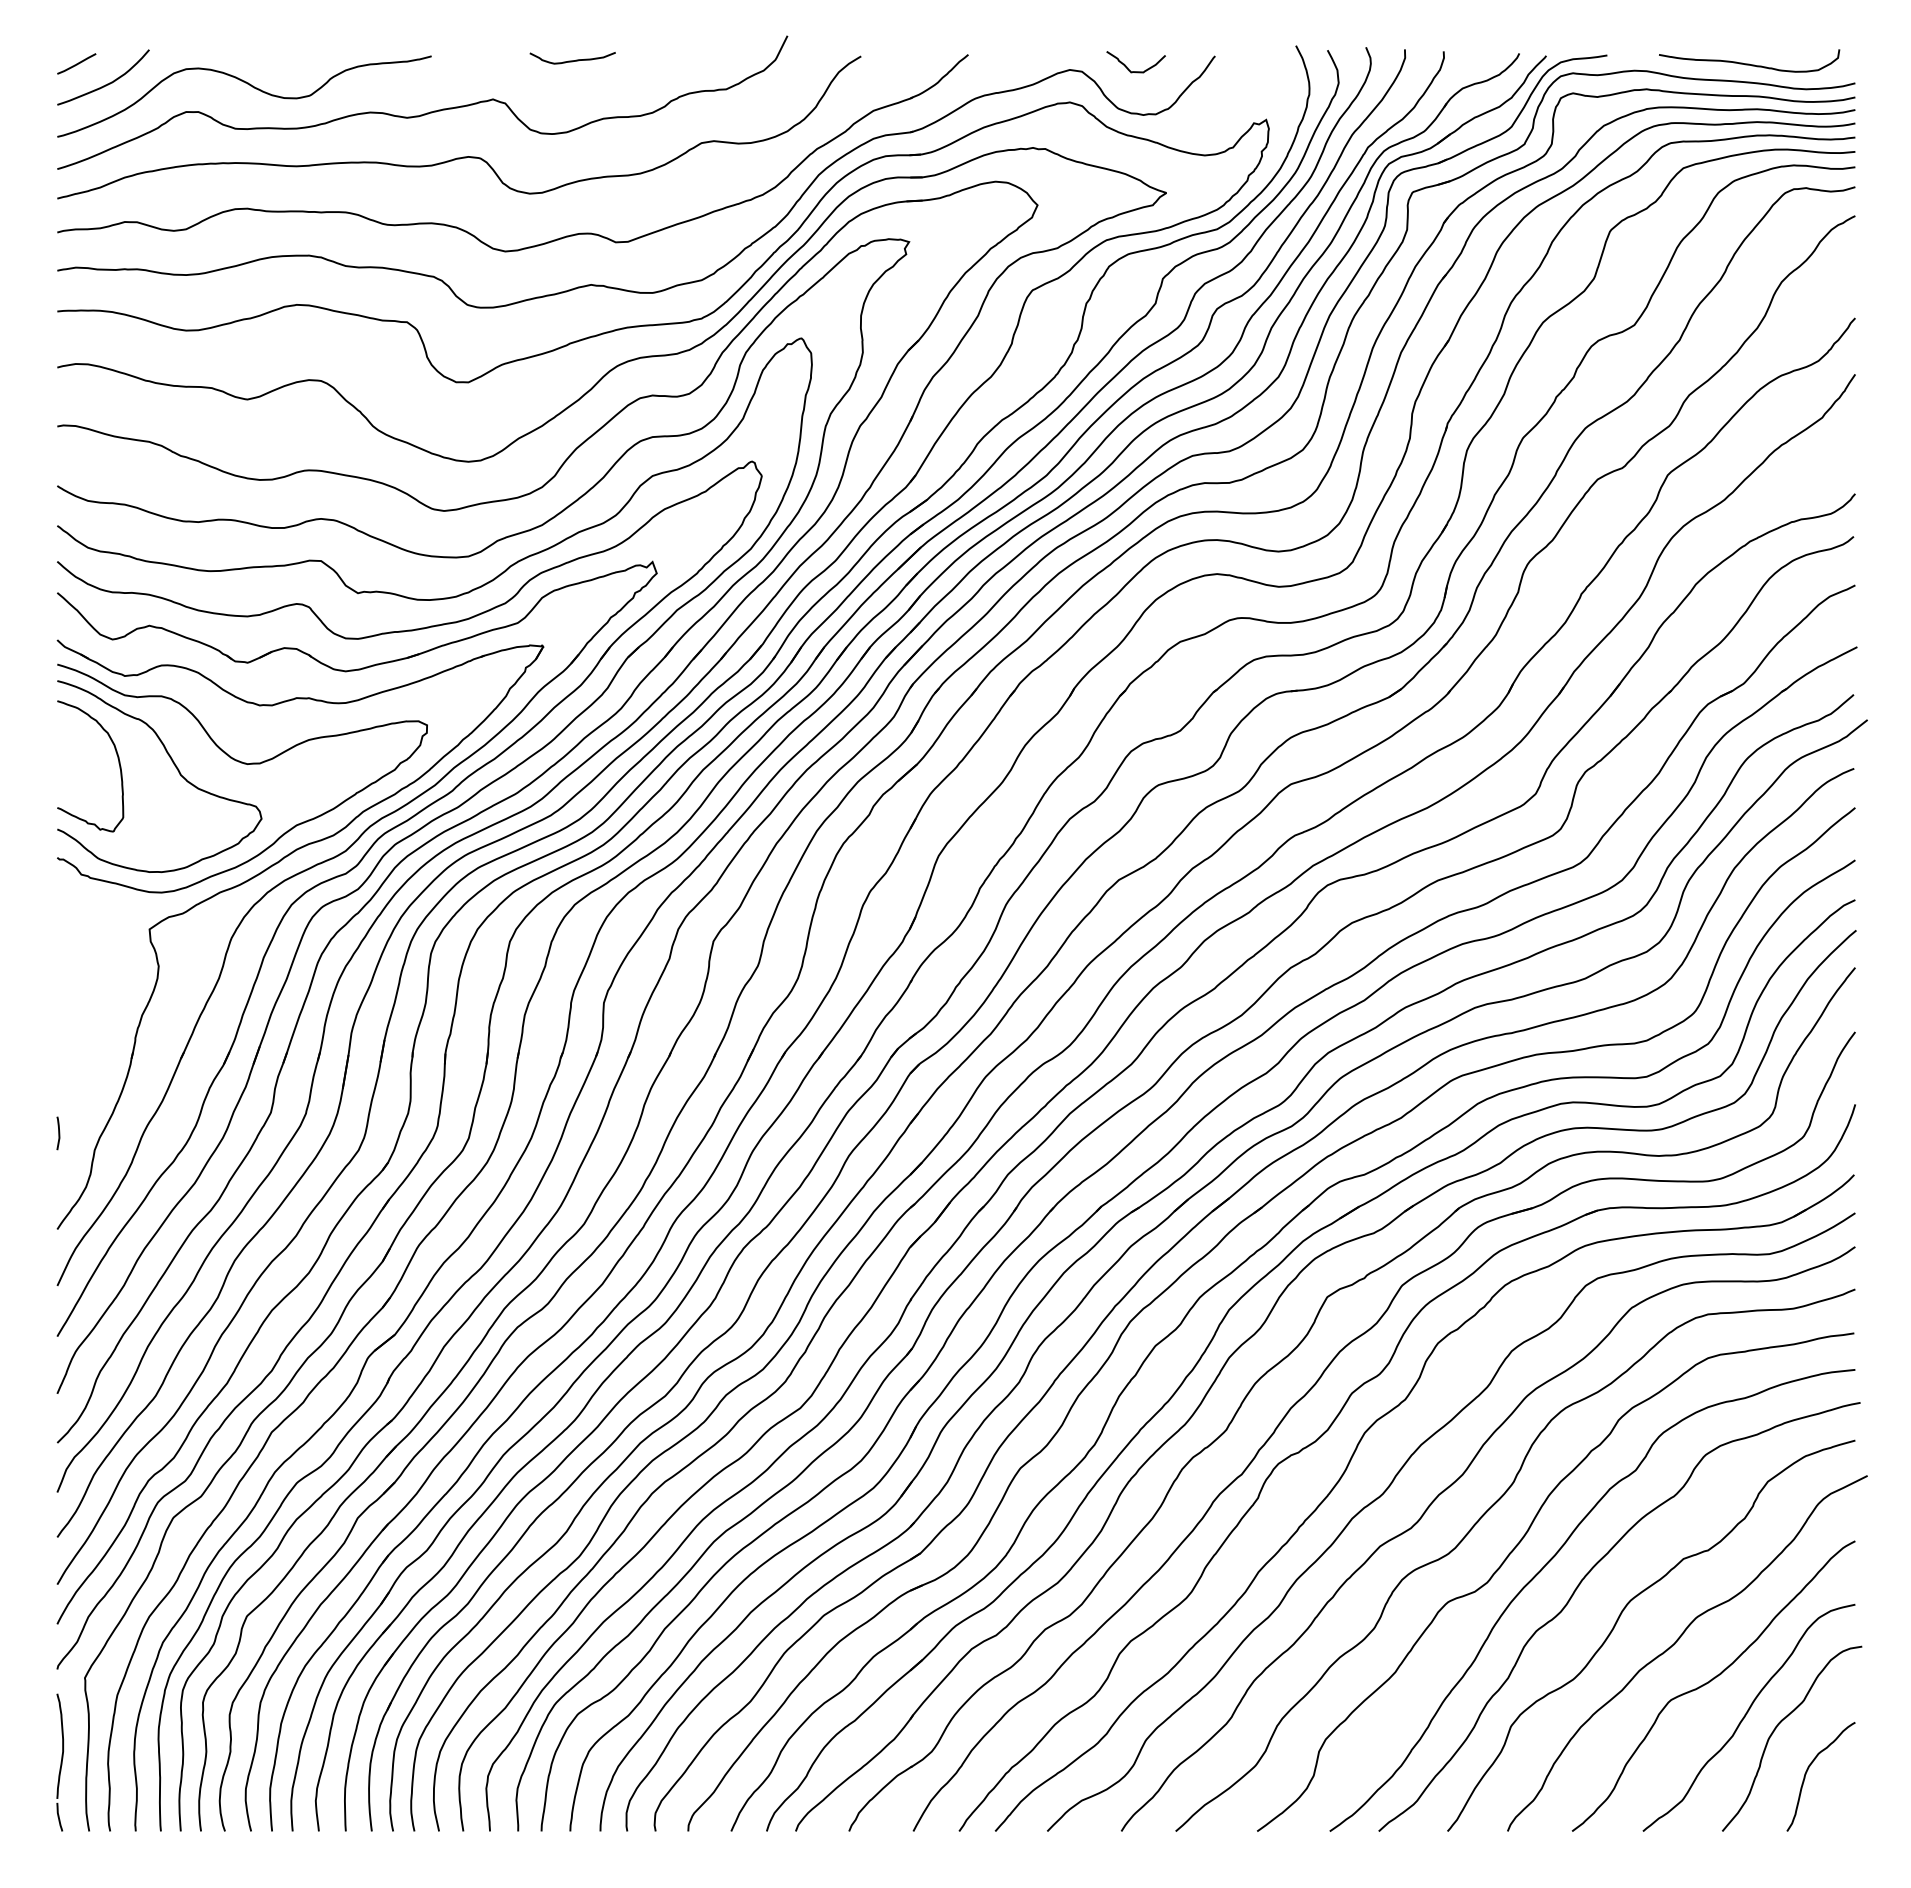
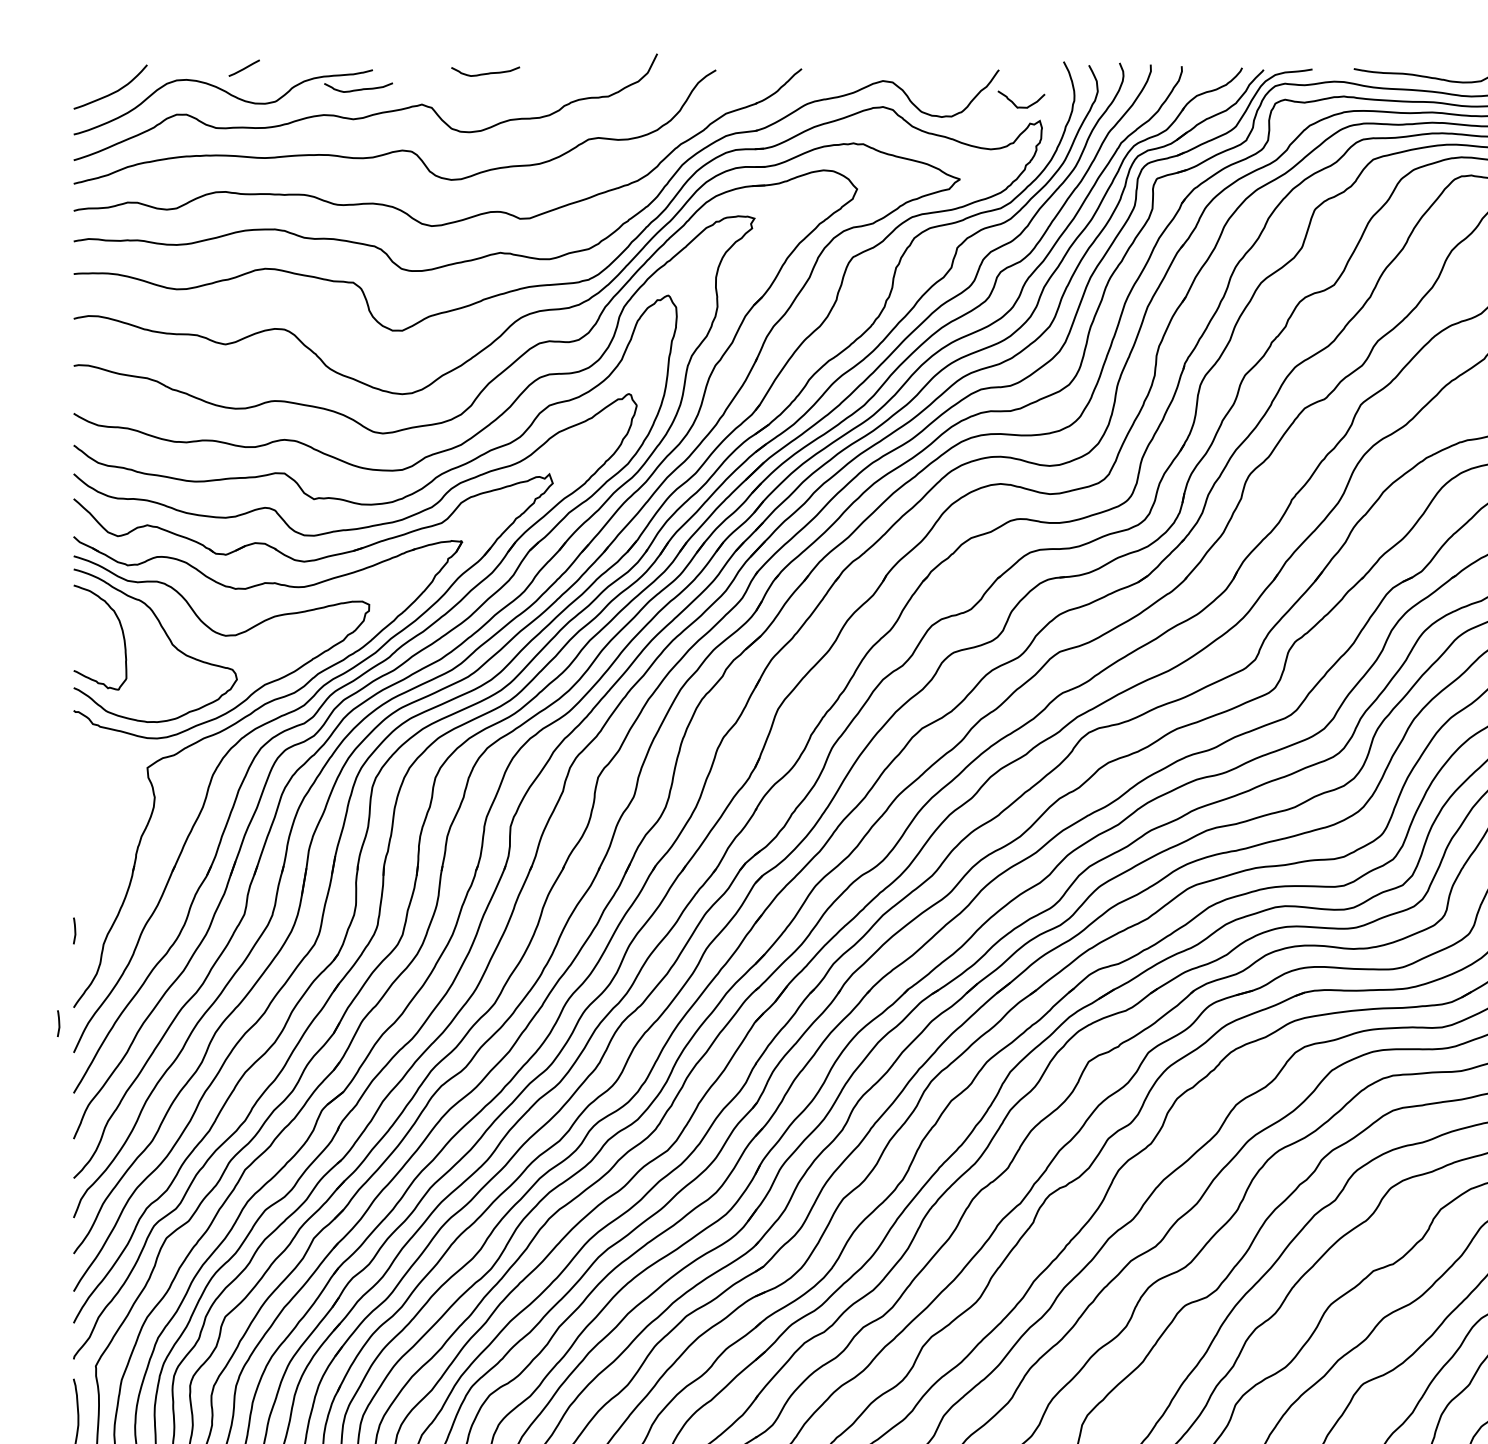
line: (76, 63) -> (244, 67), moved
curve: (1127, 66) -> (1014, 103), moved
curve: (413, 80) -> (358, 89), added
curve: (38, 1249) -> (58, 1023), added

